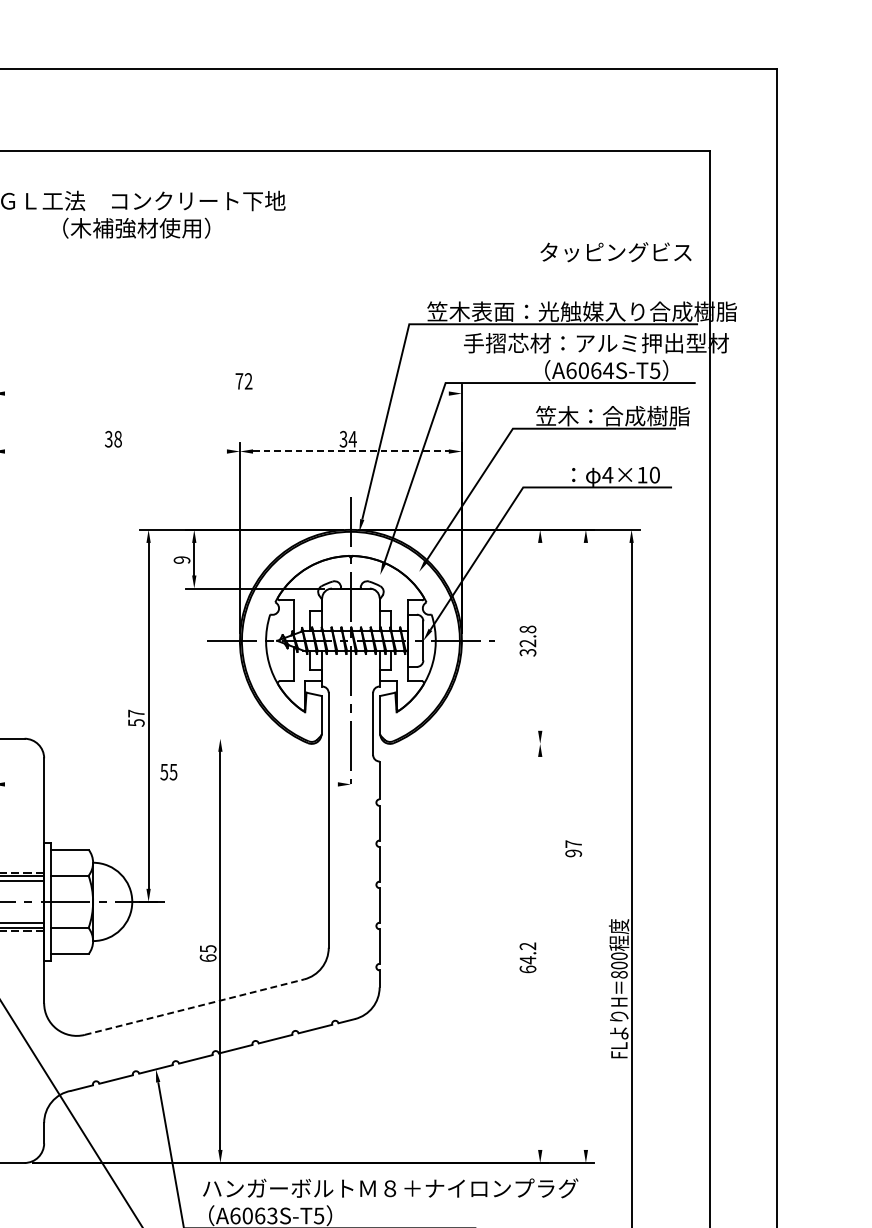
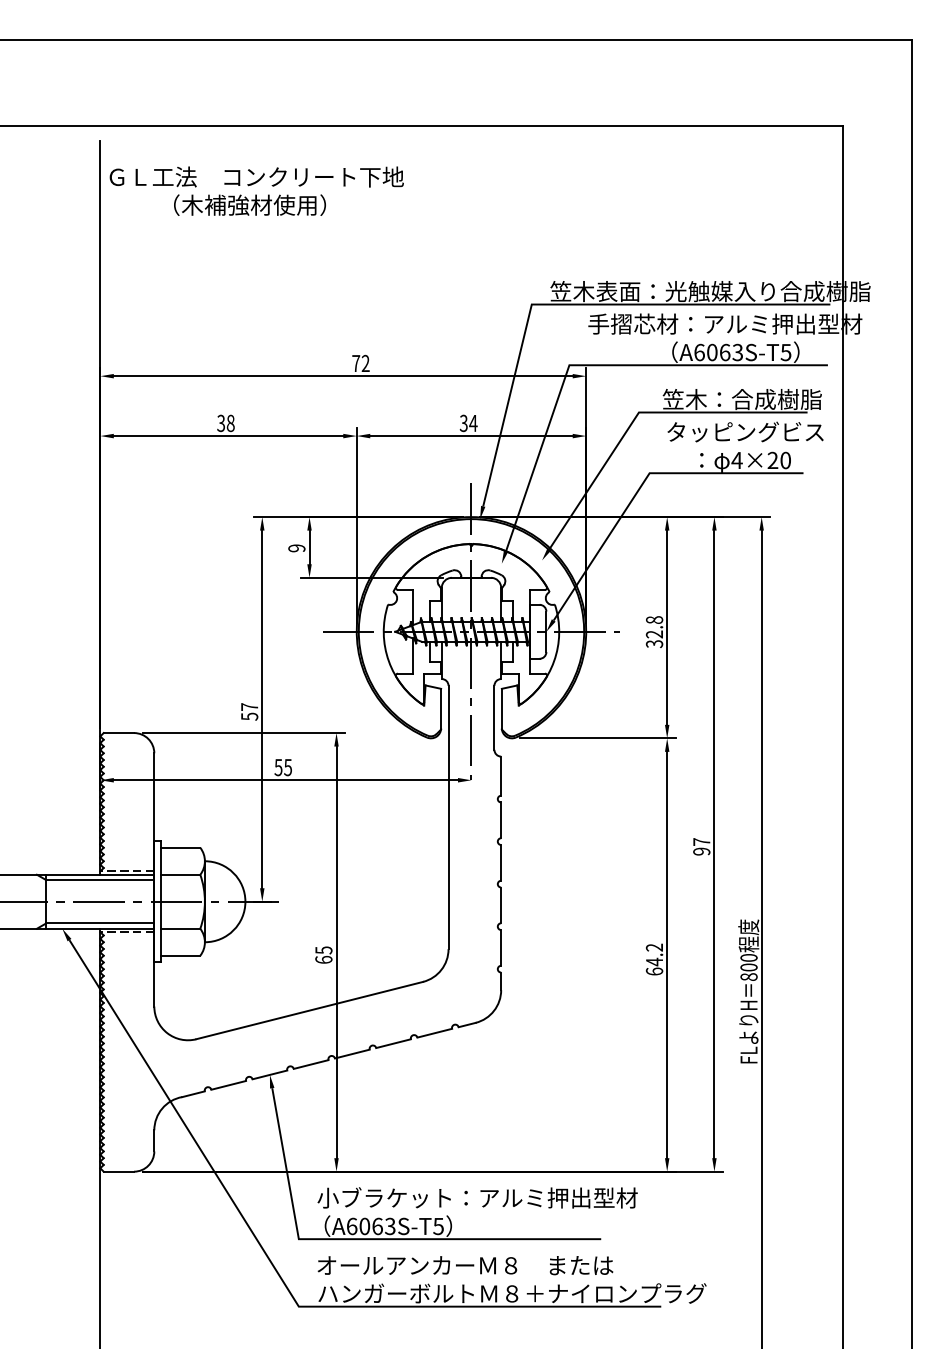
text: (615, 251) -> (745, 431), moved
text: (608, 370) -> (737, 352), A6064S-T5 -> A6063S-T5
line: (226, 393) -> (342, 376), added
line: (115, 451) -> (228, 436), added
line: (350, 451) -> (471, 436), dashed -> solid
text: (642, 474) -> (772, 459), 4×10 -> 4×20
line: (540, 636) -> (667, 627), added
line: (130, 739) -> (243, 733), added
line: (472, 744) -> (597, 738), added
line: (171, 784) -> (285, 780), added
line: (585, 846) -> (714, 844), added
line: (540, 952) -> (667, 954), added
line: (194, 1007) -> (309, 1010), dashed -> solid
text: (389, 1187) -> (511, 1197), ハンガーボルトＭ８＋ナイロンプラグ -> 小ブラケット：アルミ押出型材

